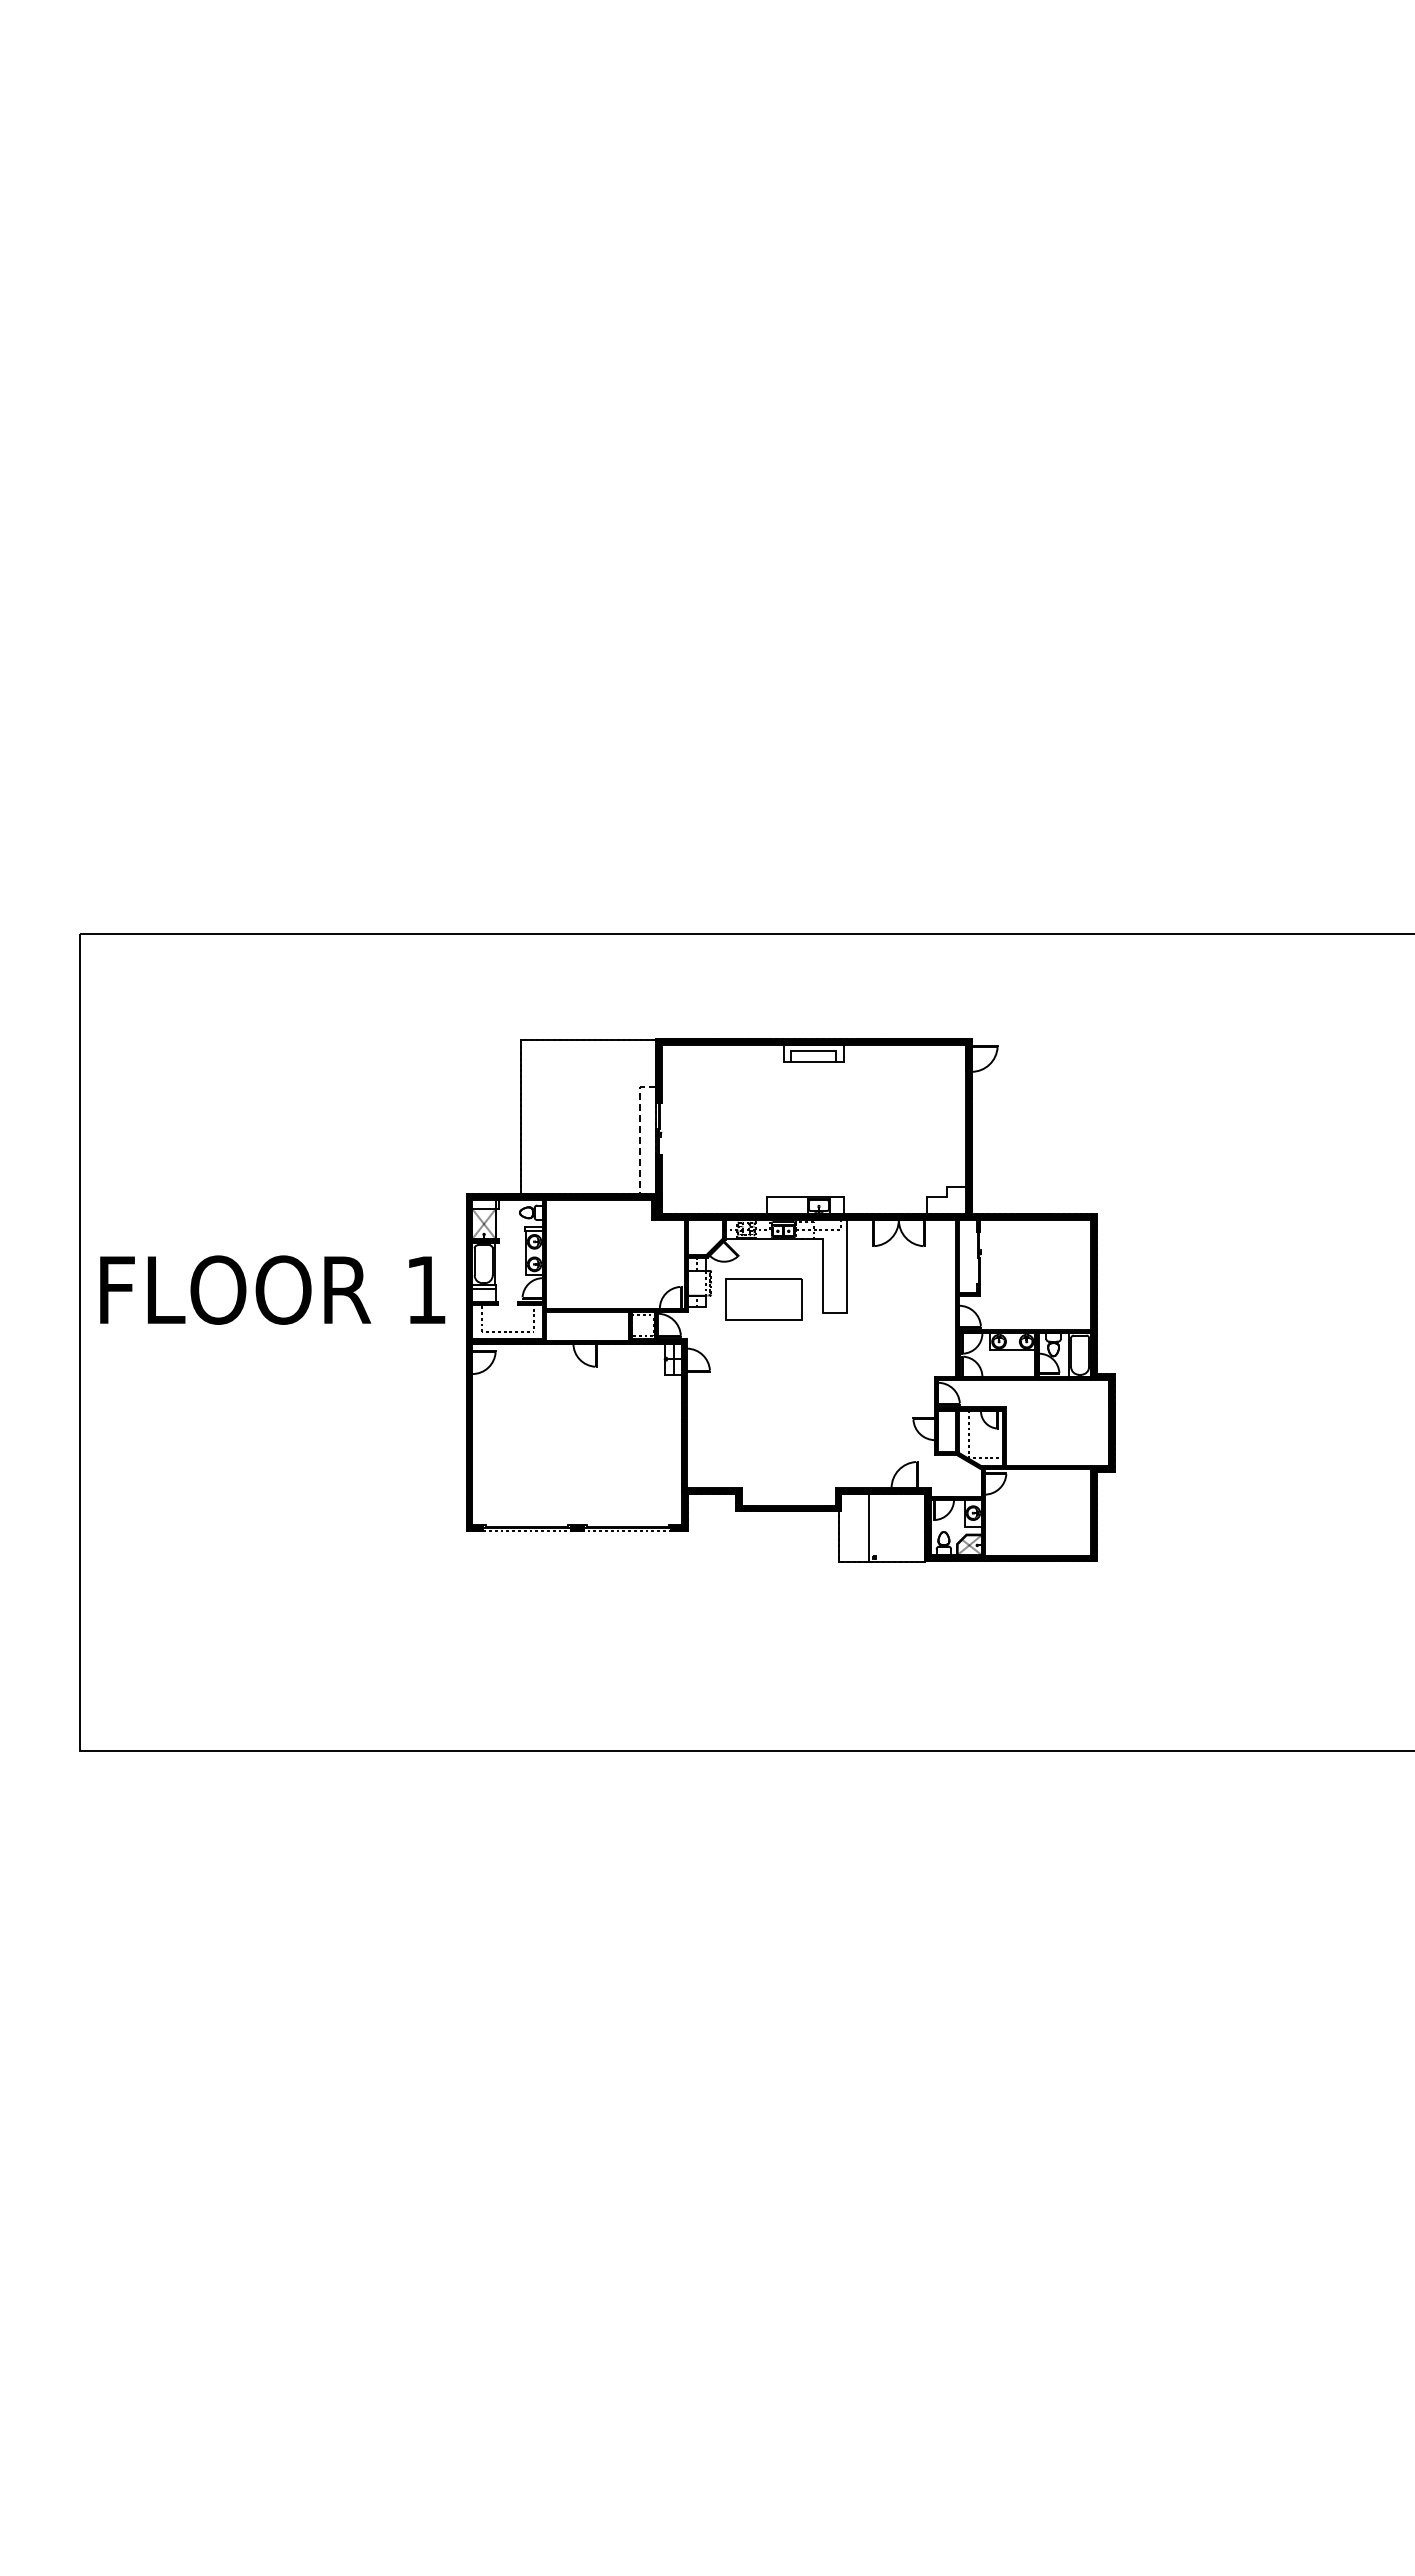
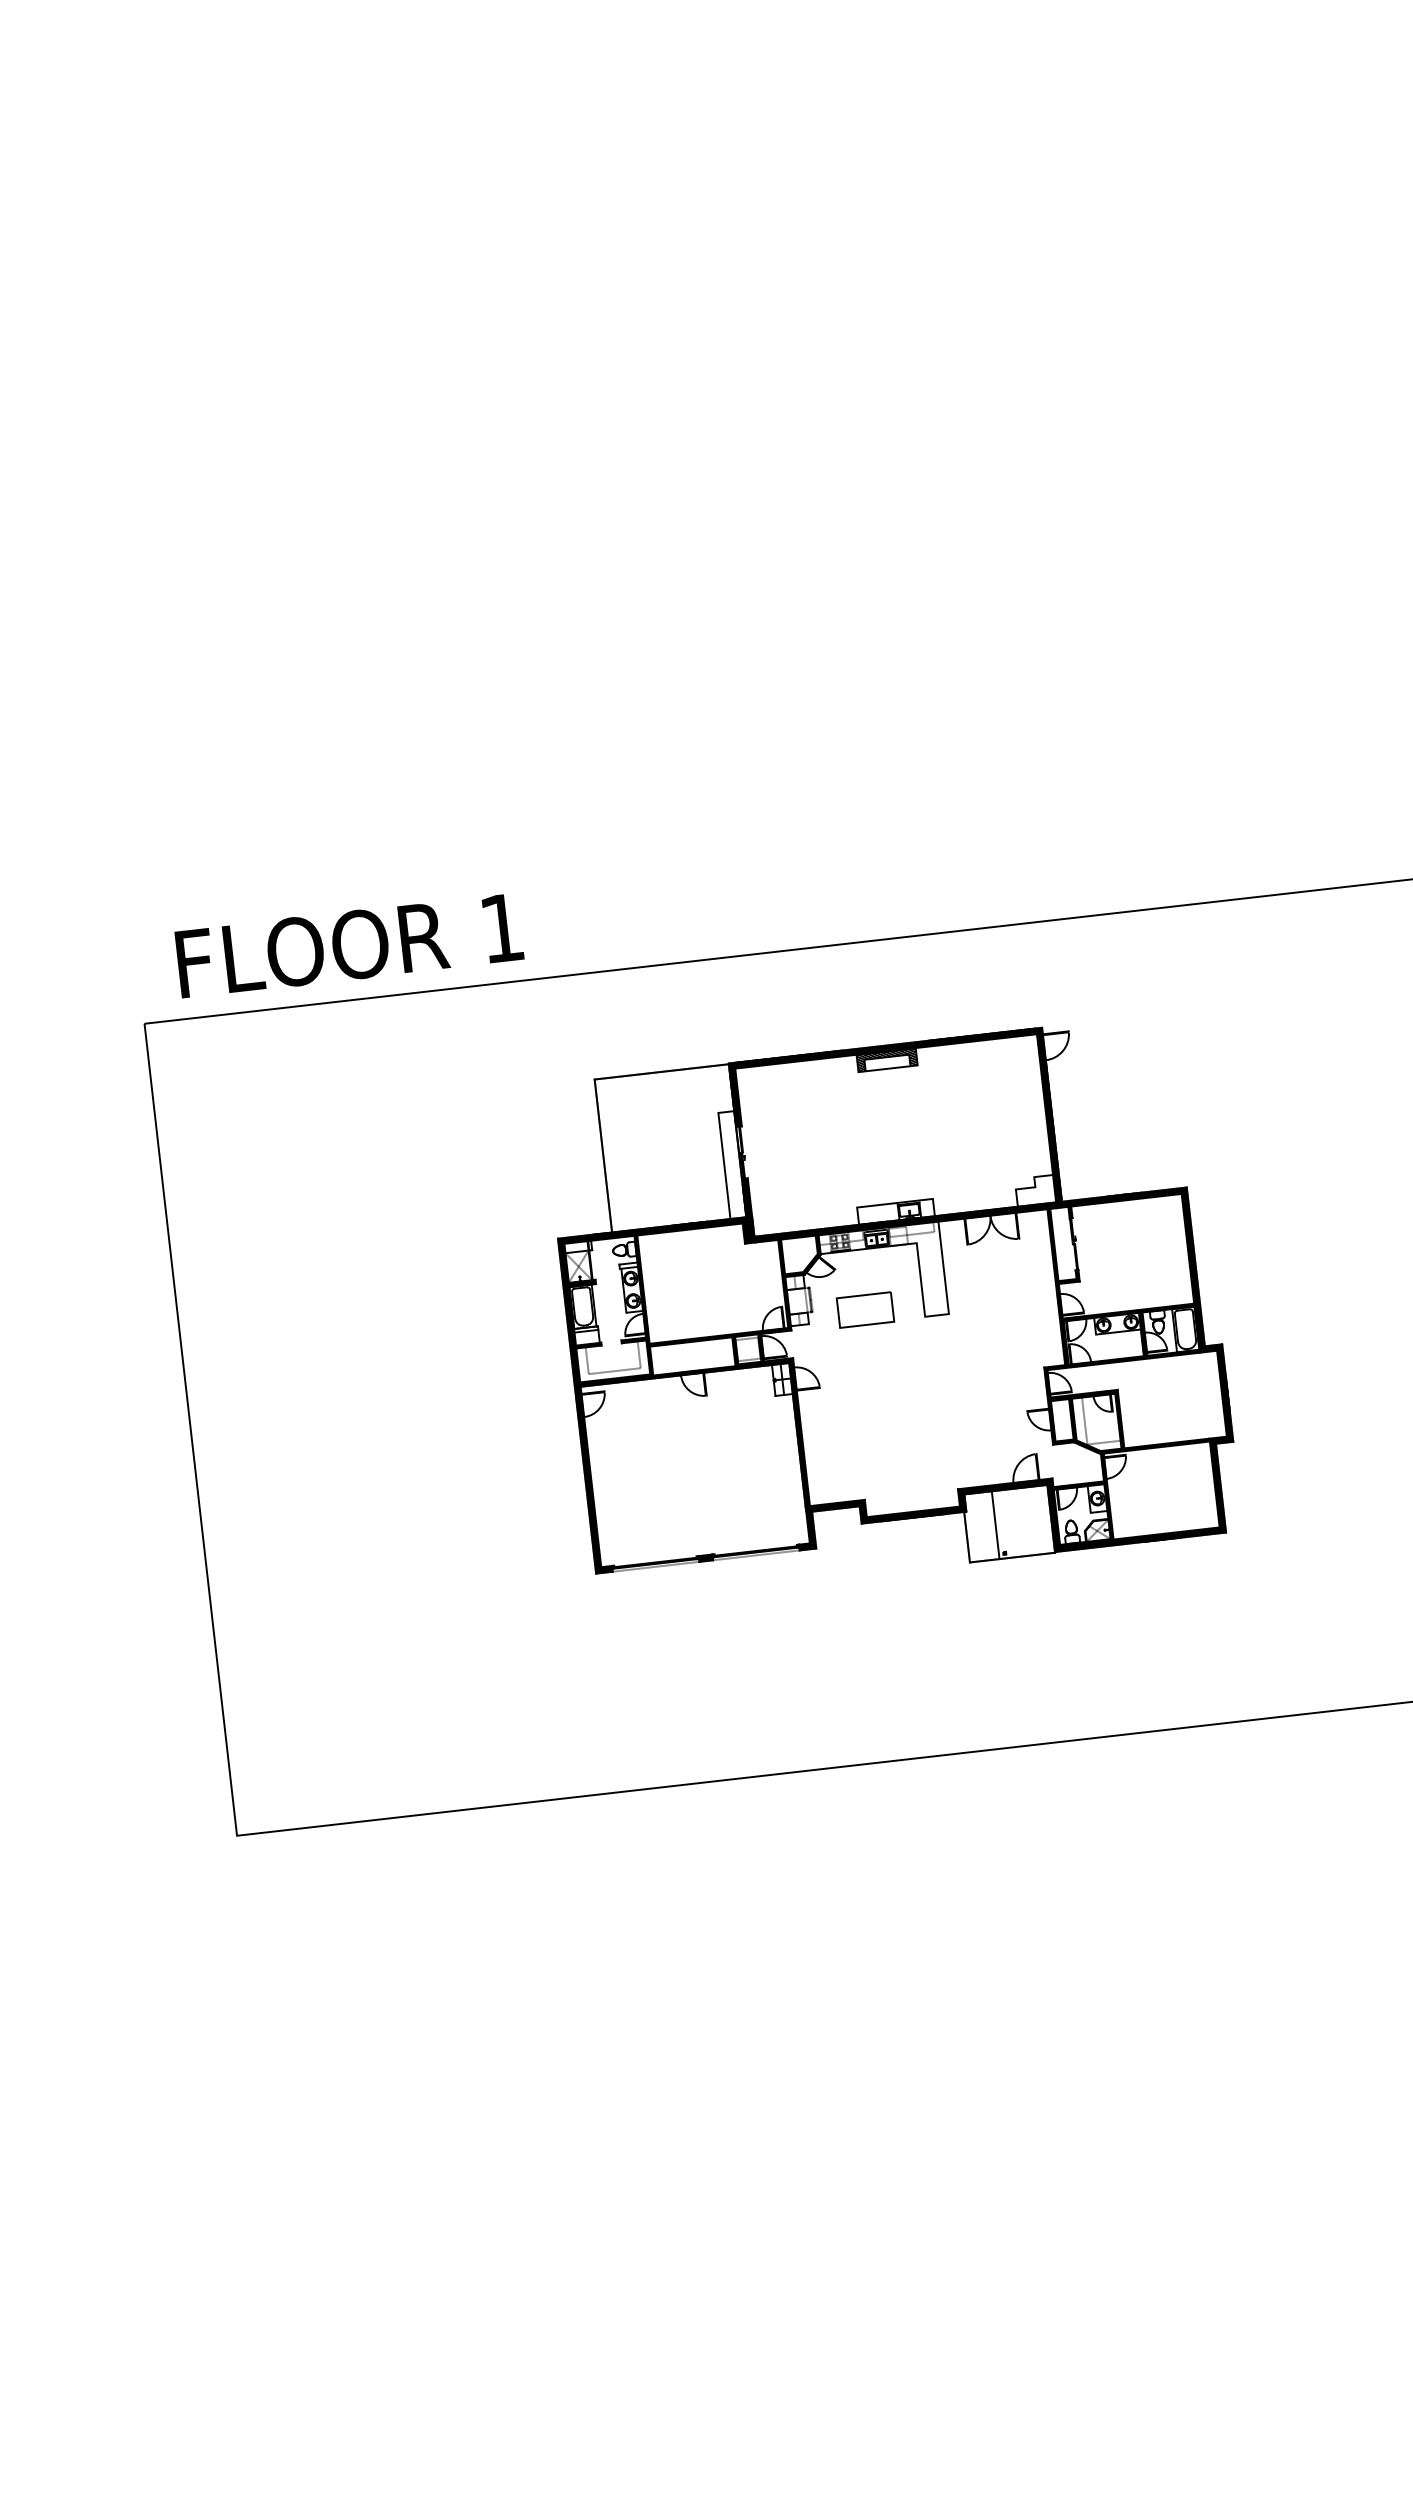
hatch: (813, 1053) -> (886, 1059), added
line: (640, 1132) -> (723, 1158), dashed -> solid
text: (272, 1289) -> (349, 945), moved
part: (763, 1299) -> (864, 1310), size x0.71

